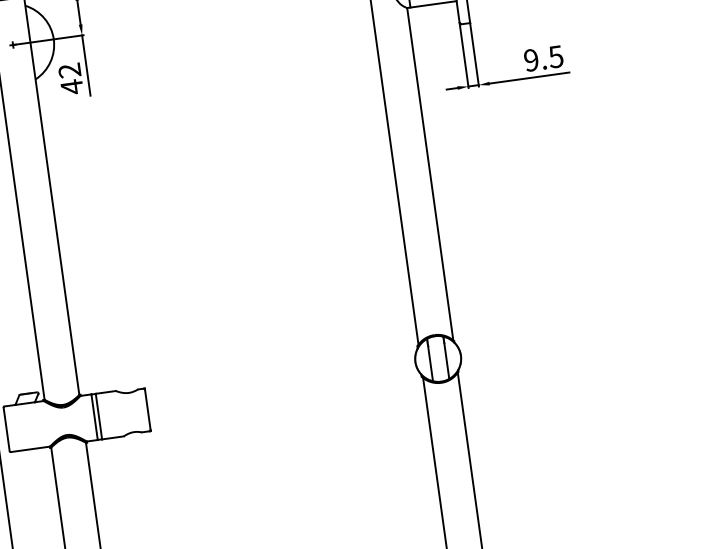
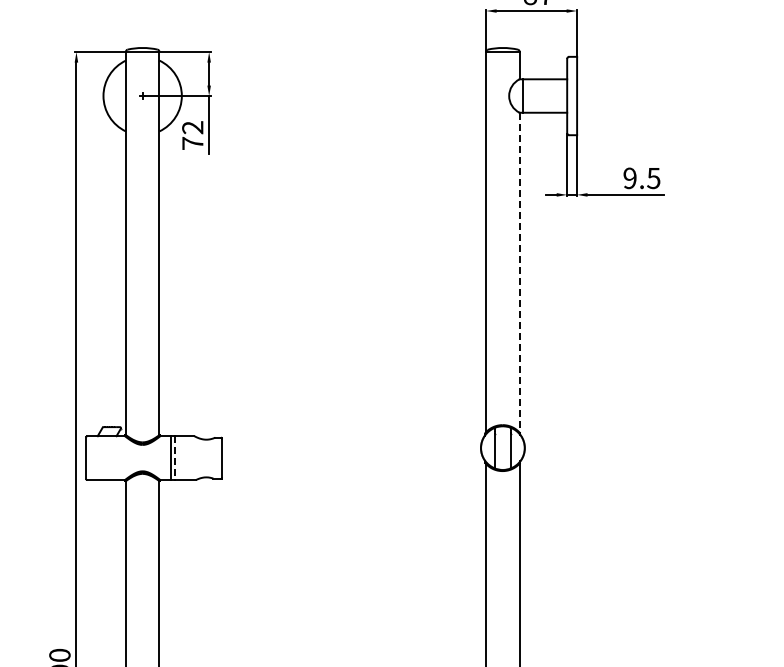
text: (71, 87) -> (192, 143), 42 -> 72
line: (430, 174) -> (519, 272), solid -> dashed
line: (99, 416) -> (175, 458), solid -> dashed

